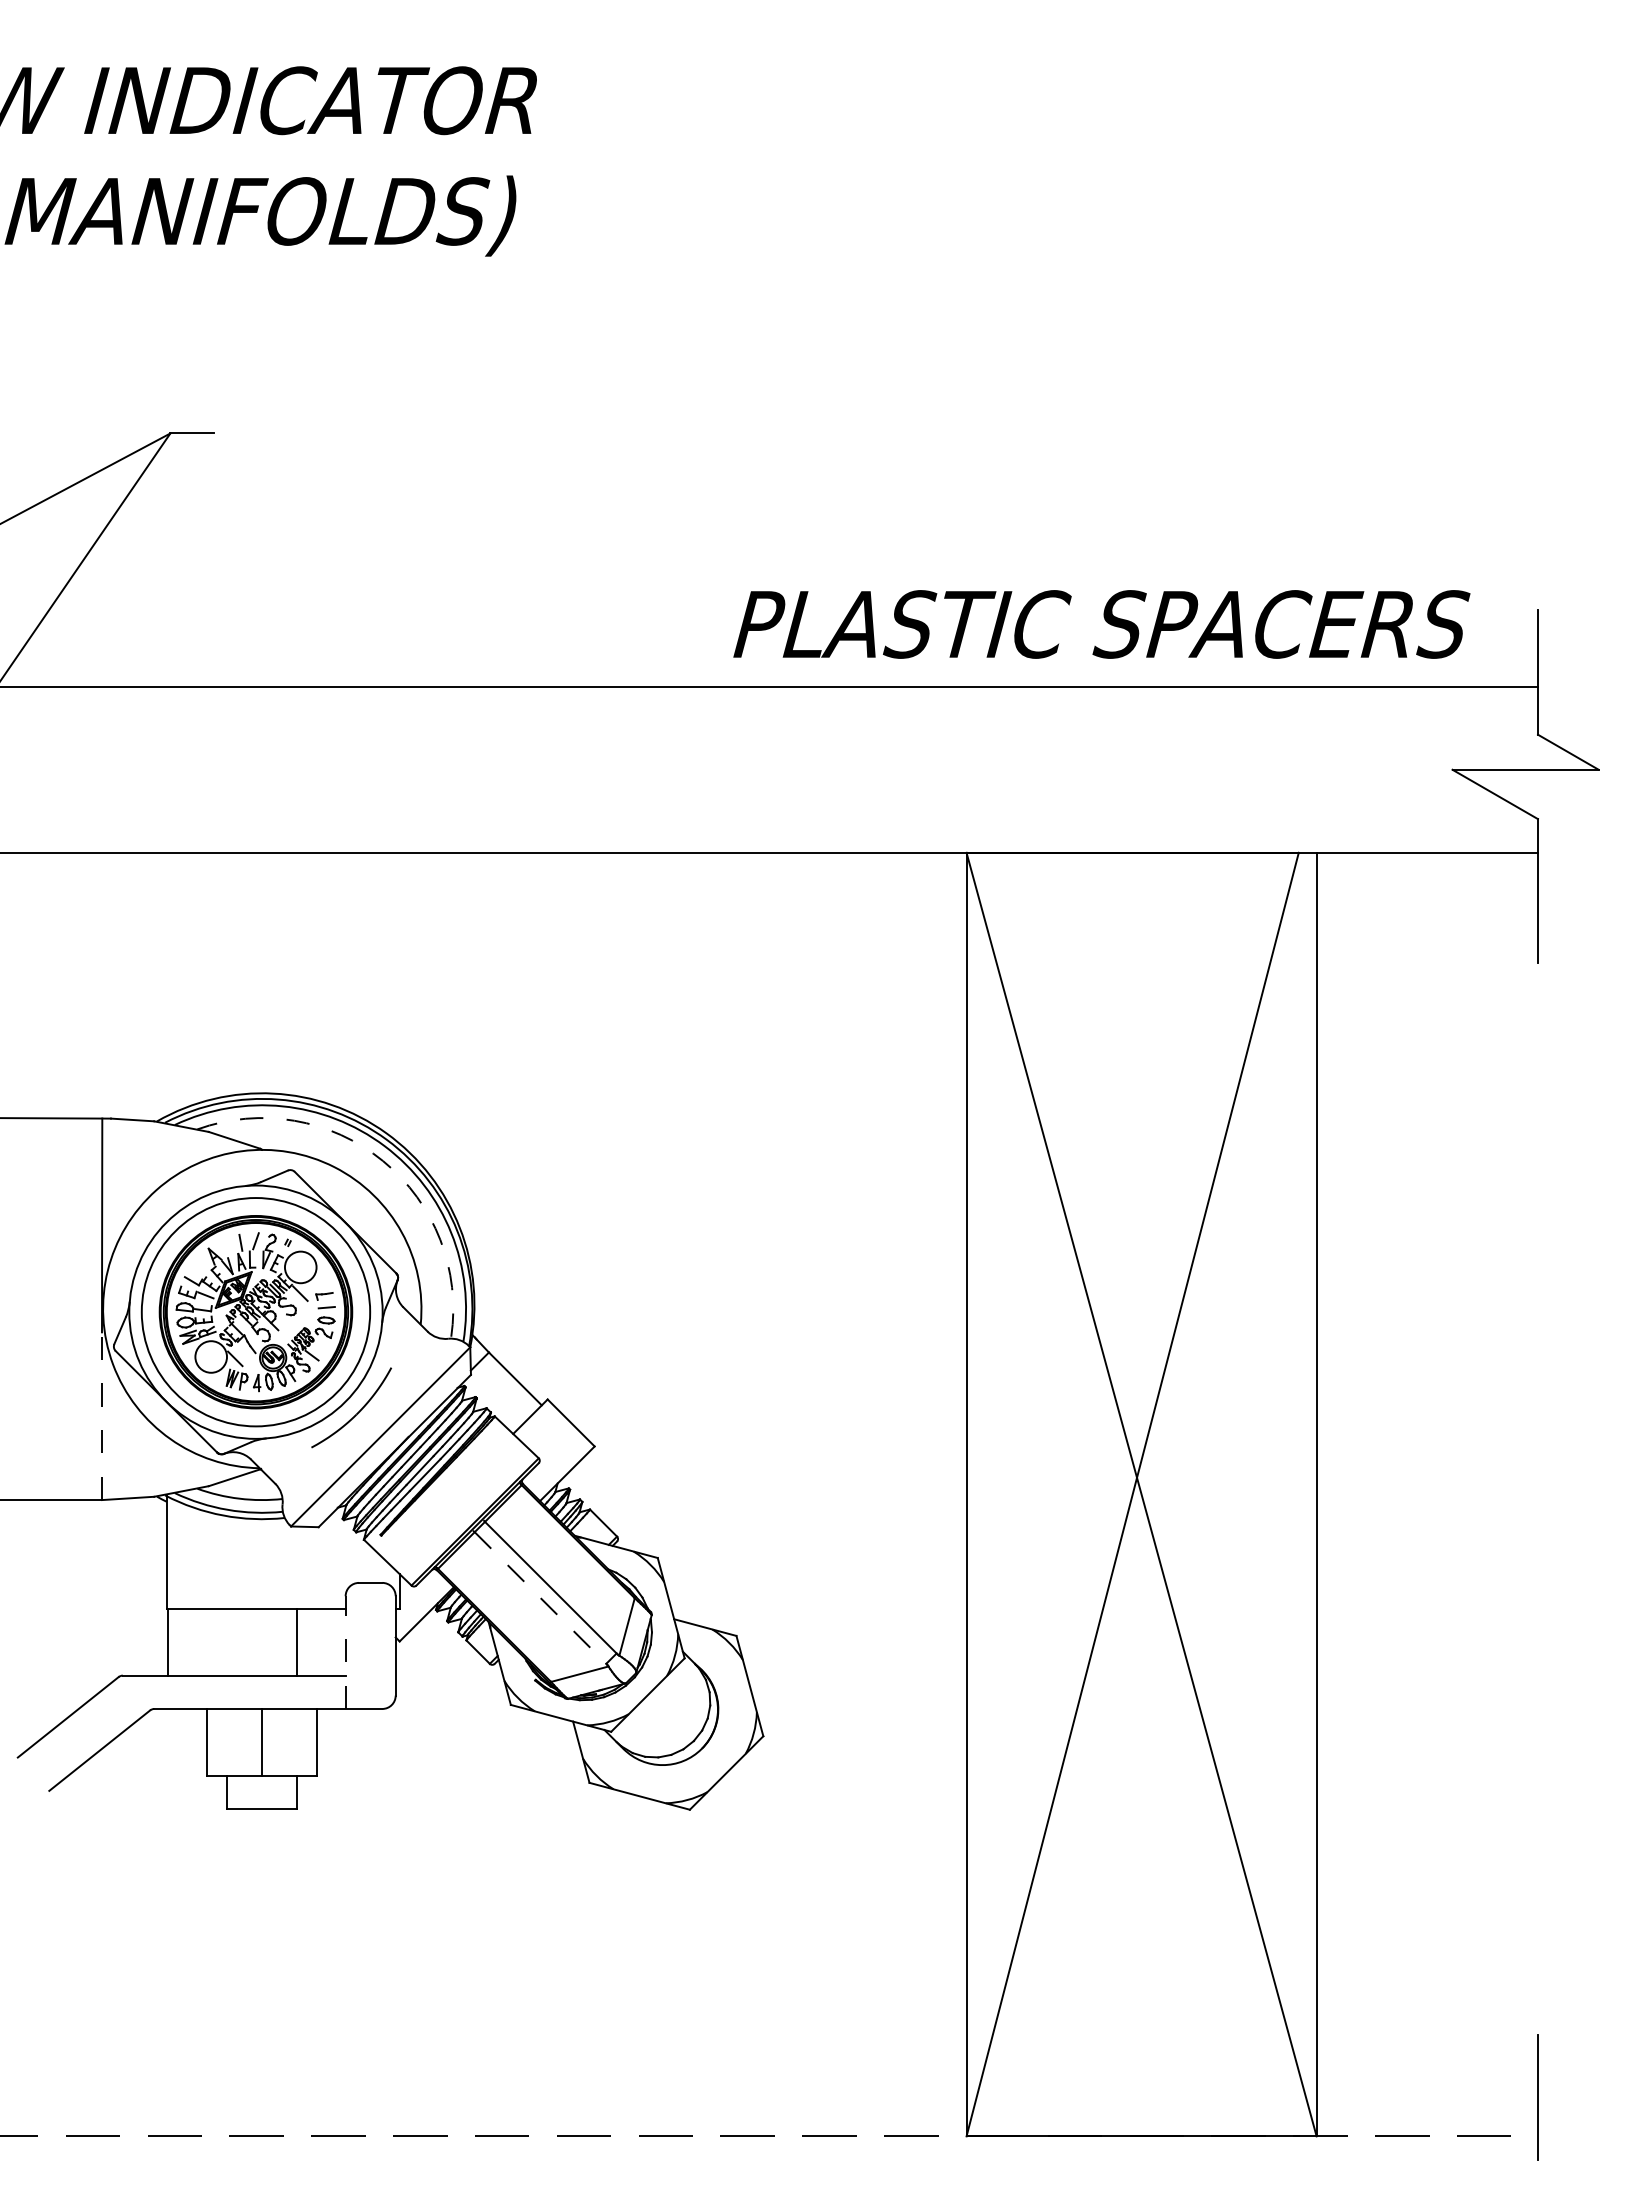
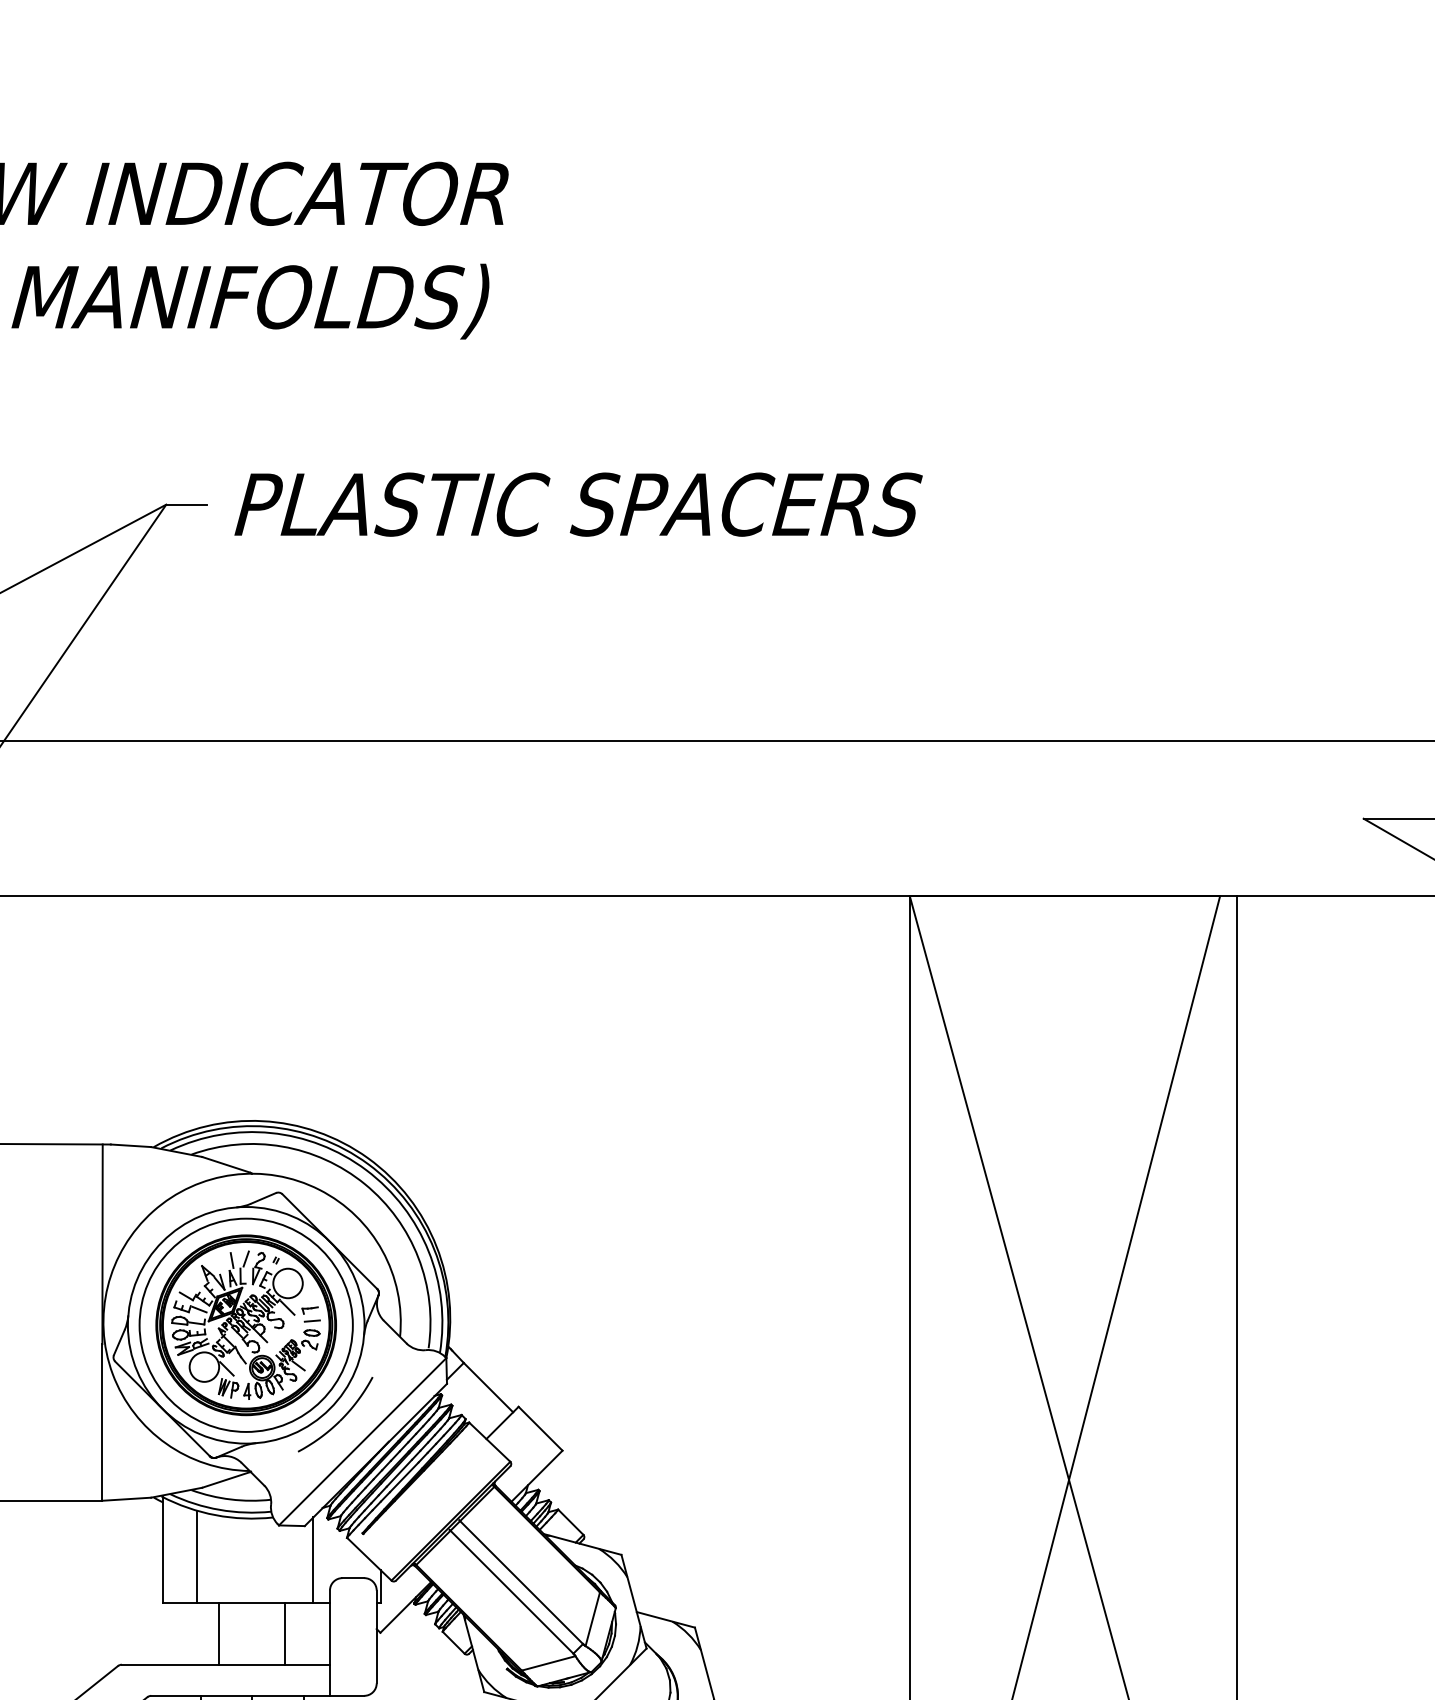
text: (1101, 624) -> (578, 504), moved
arc: (383, 1161) -> (365, 1184), dashed -> solid
line: (101, 1416) -> (101, 1422), dashed -> solid
line: (203, 1559) -> (197, 1556), added
line: (327, 1563) -> (313, 1559), added
line: (540, 1598) -> (511, 1592), dashed -> solid
line: (168, 1642) -> (219, 1633), moved
line: (345, 1652) -> (329, 1643), dashed -> solid

